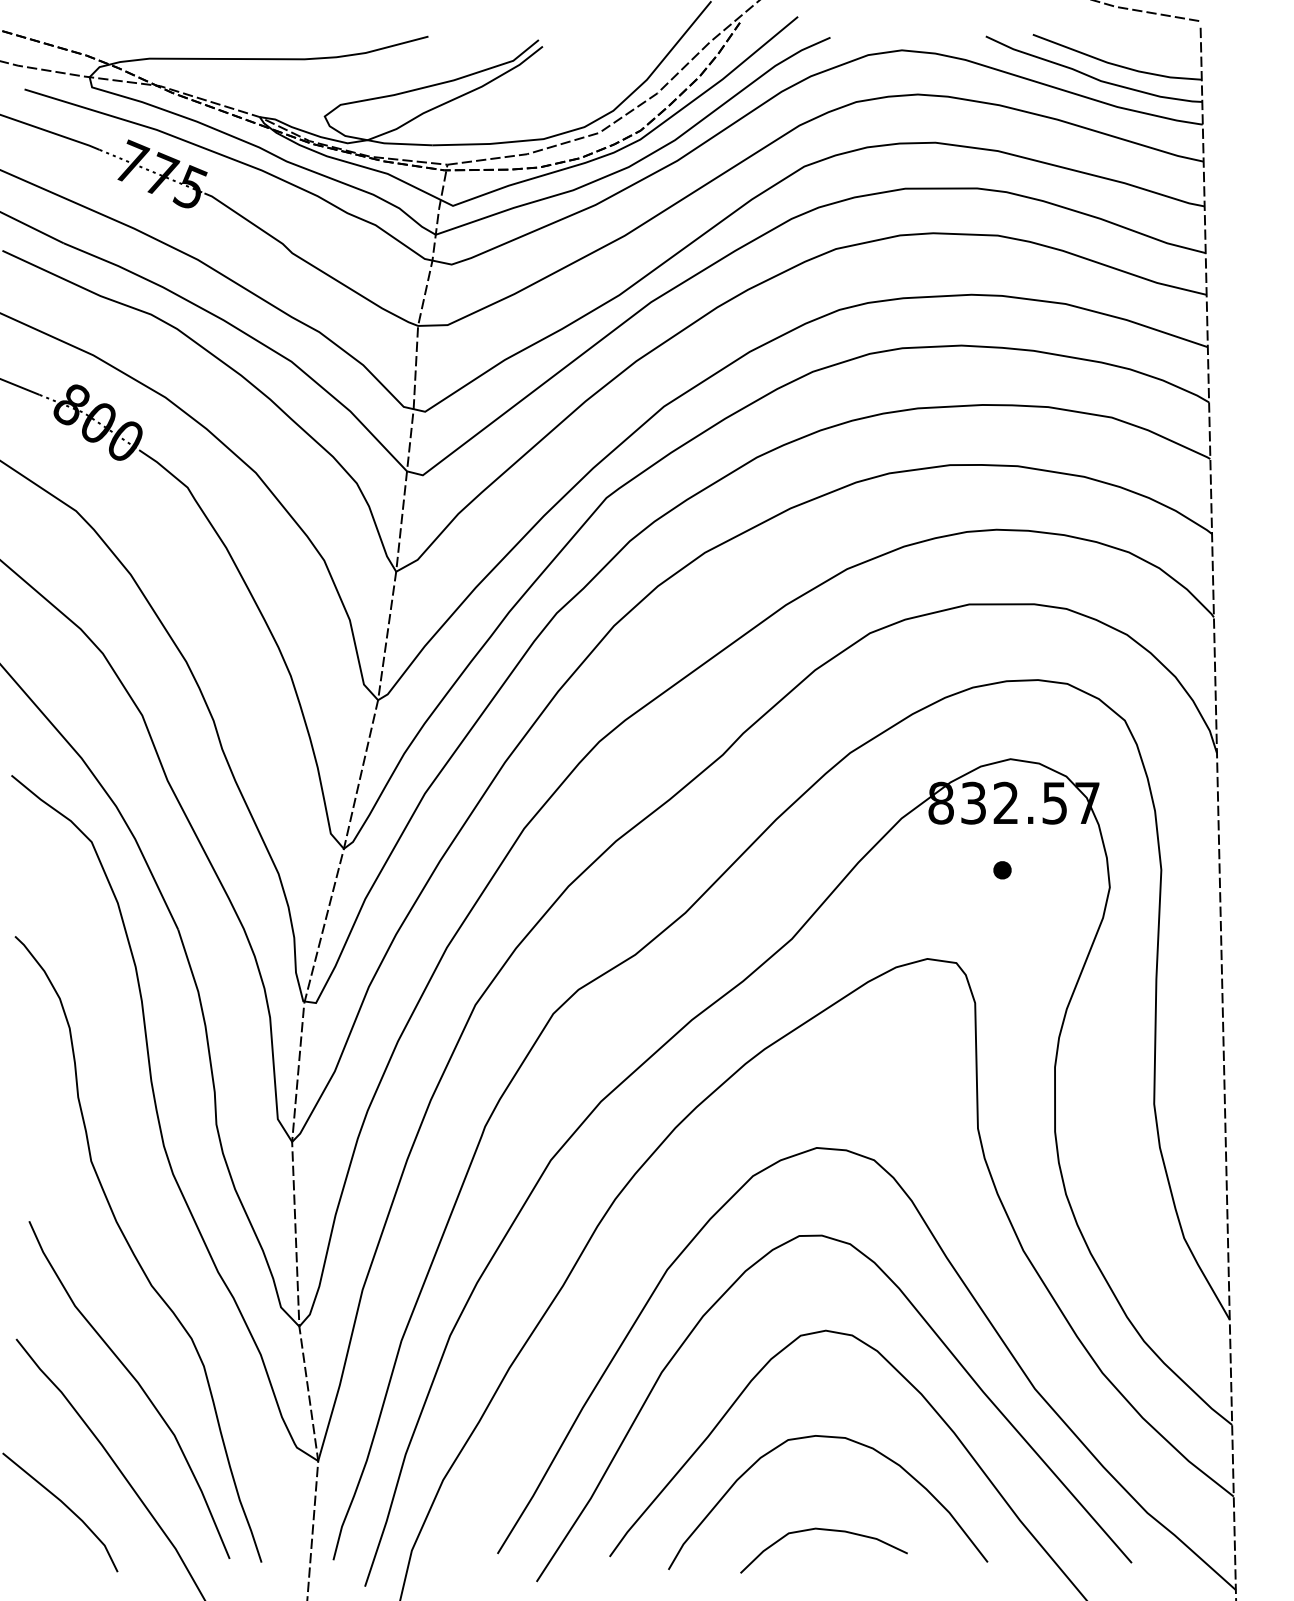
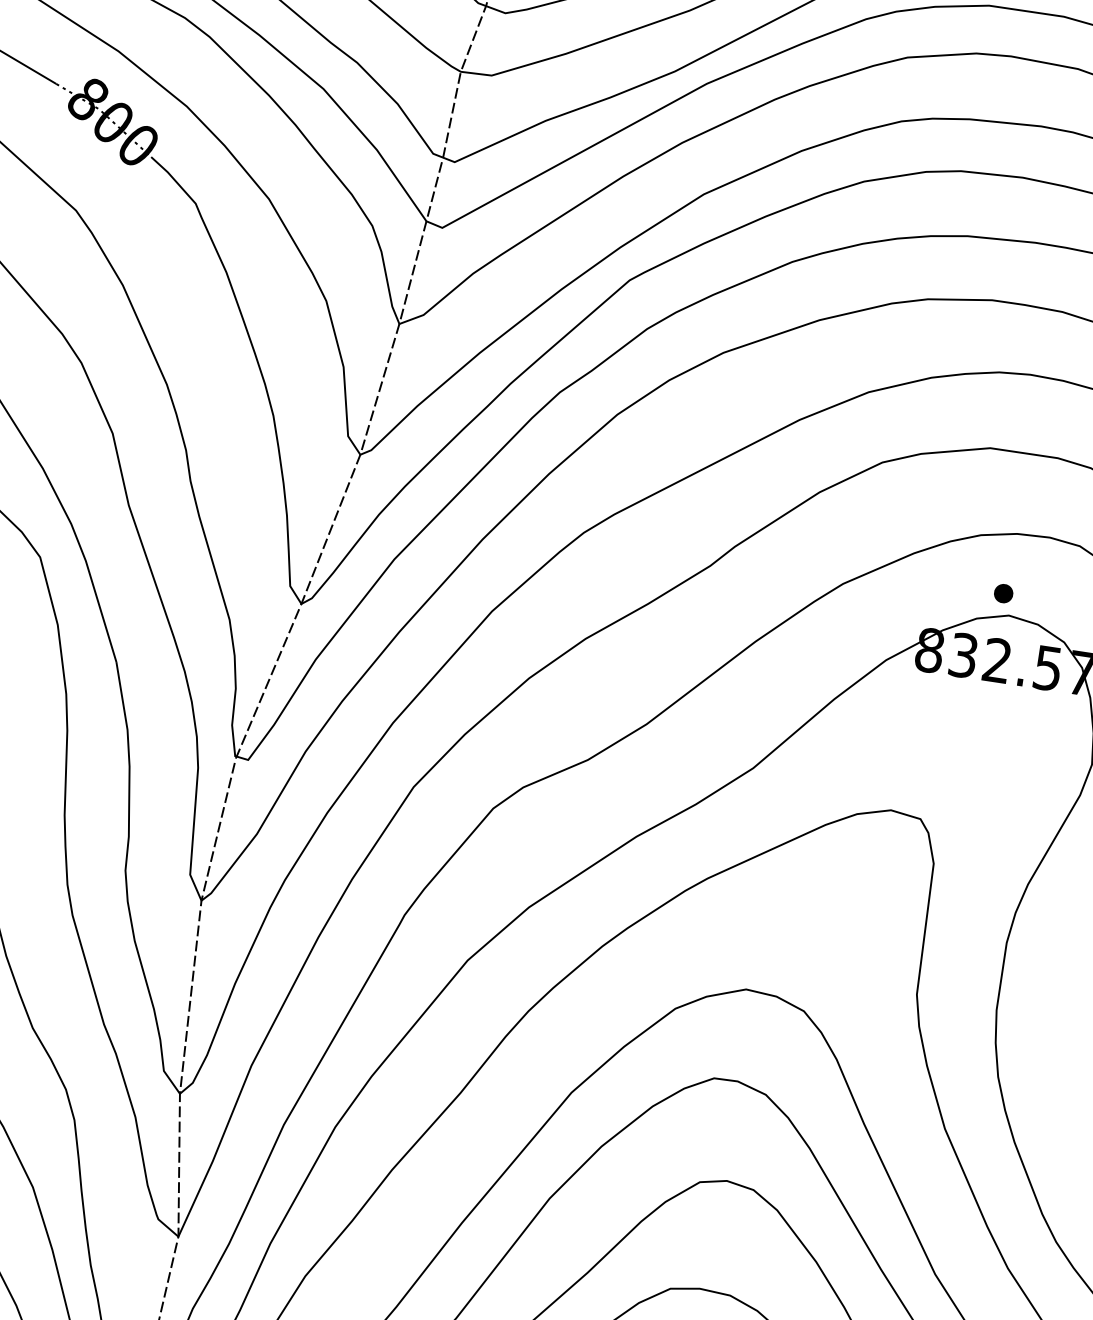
part: (1002, 870) -> (1003, 593), moved

